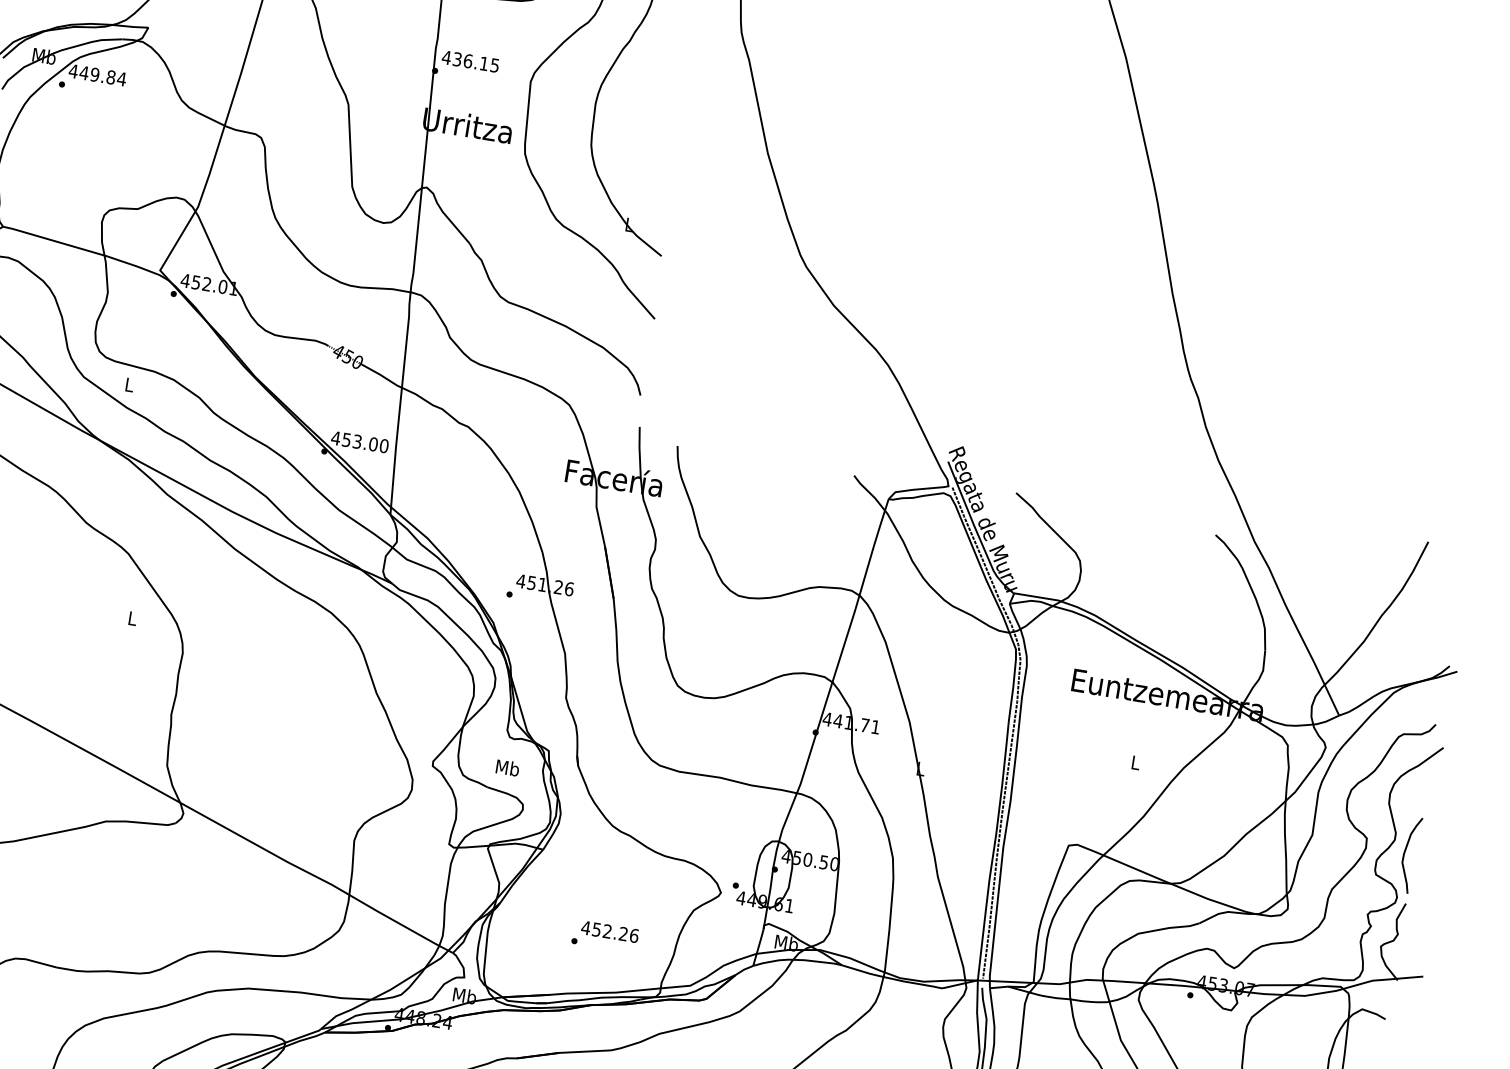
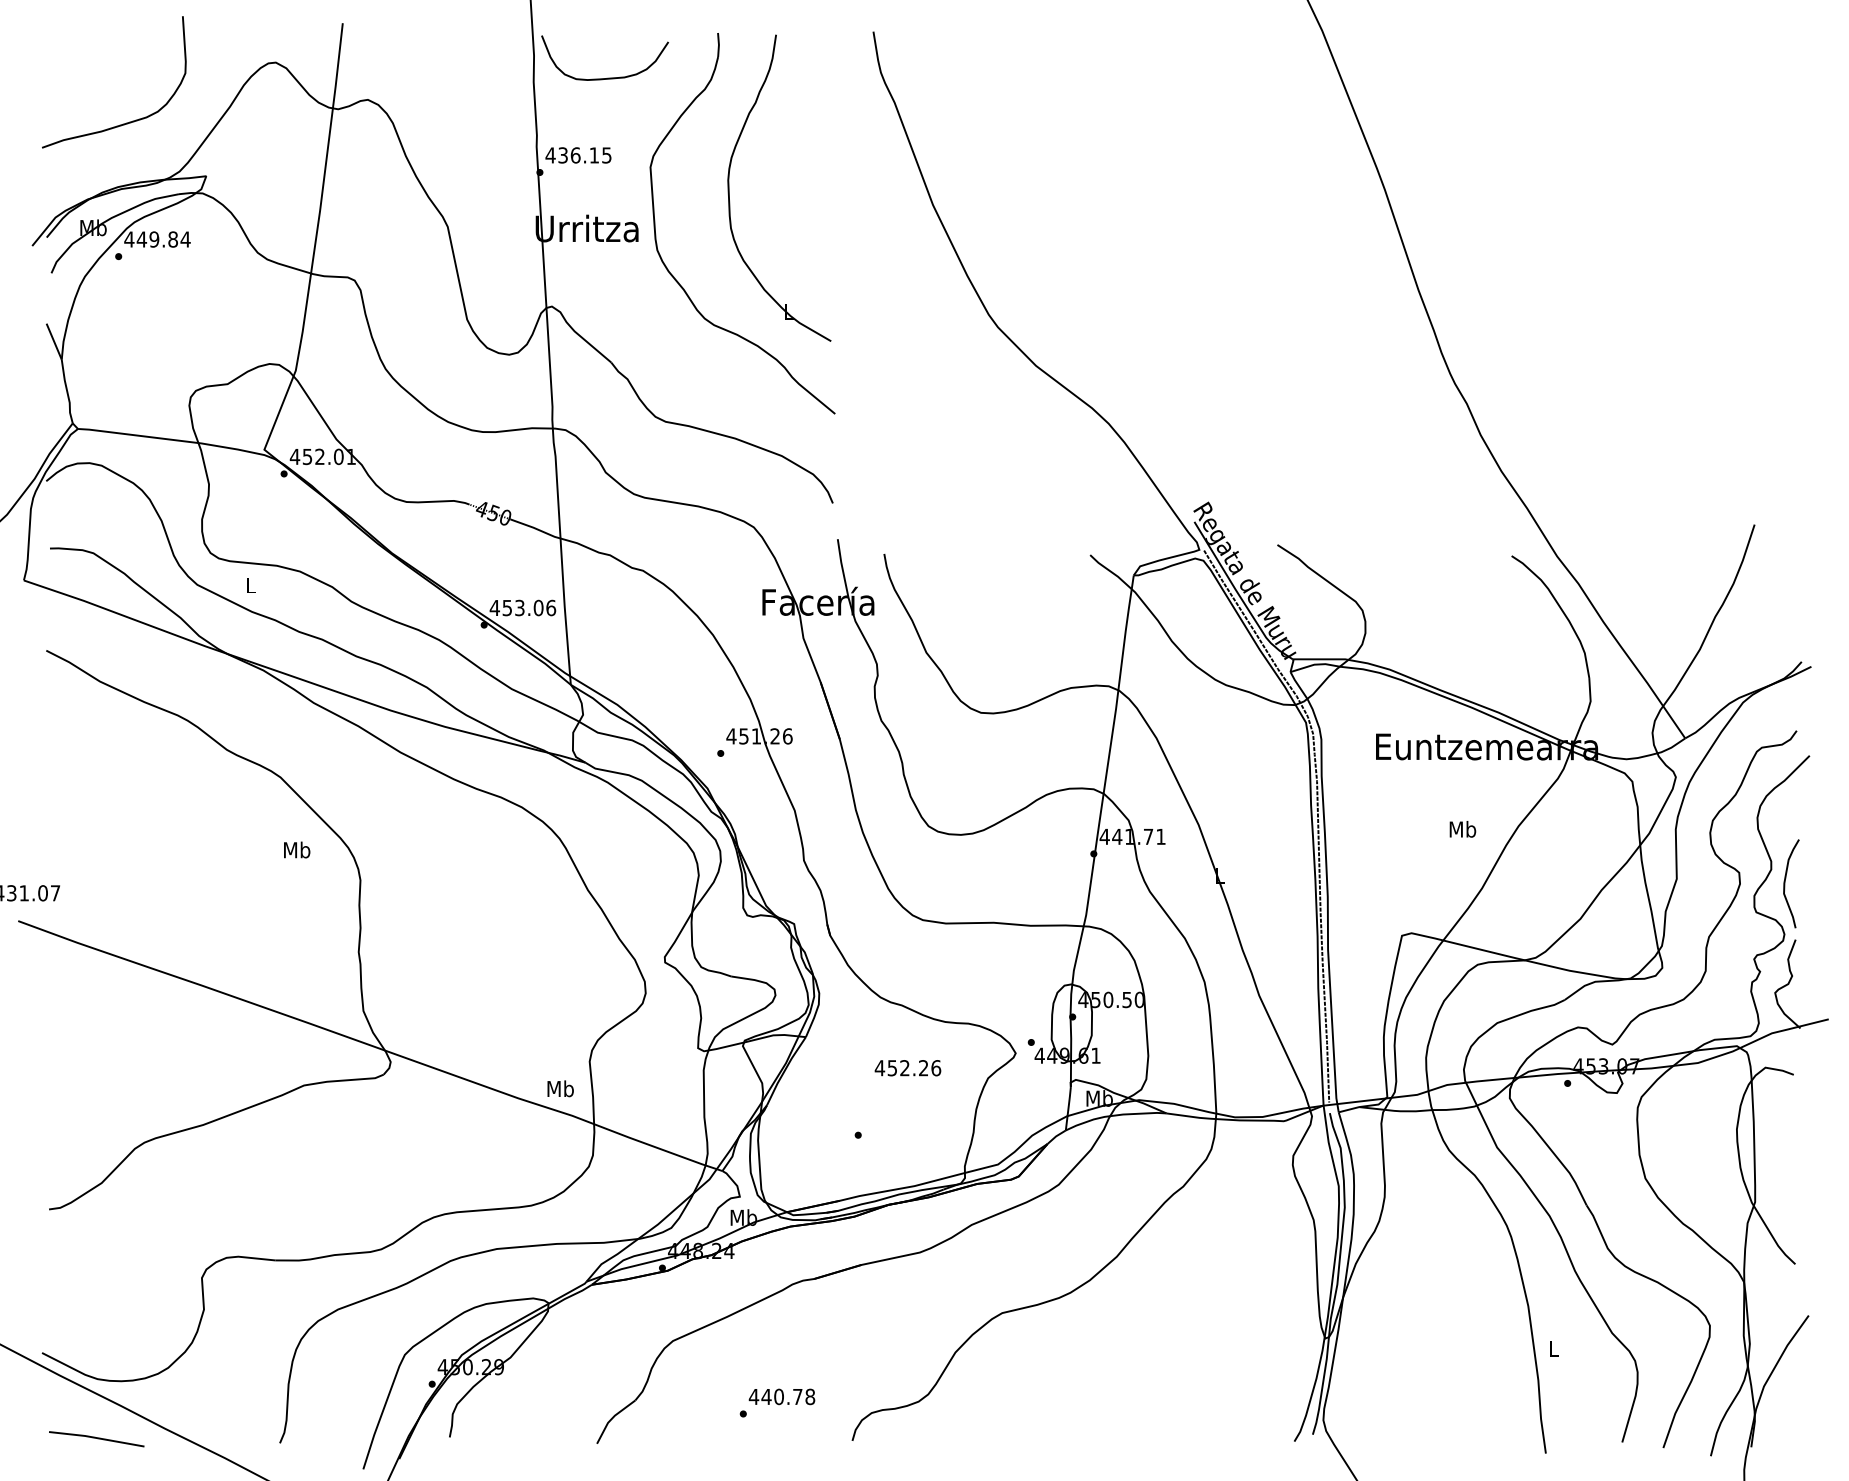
text: (384, 445) -> (551, 607), 453.00 -> 453.06
text: (133, 618) -> (297, 849), L -> Mb
text: (1135, 762) -> (1462, 829), L -> Mb
text: (507, 767) -> (560, 1088), moved
text: (609, 932) -> (907, 1068), moved

